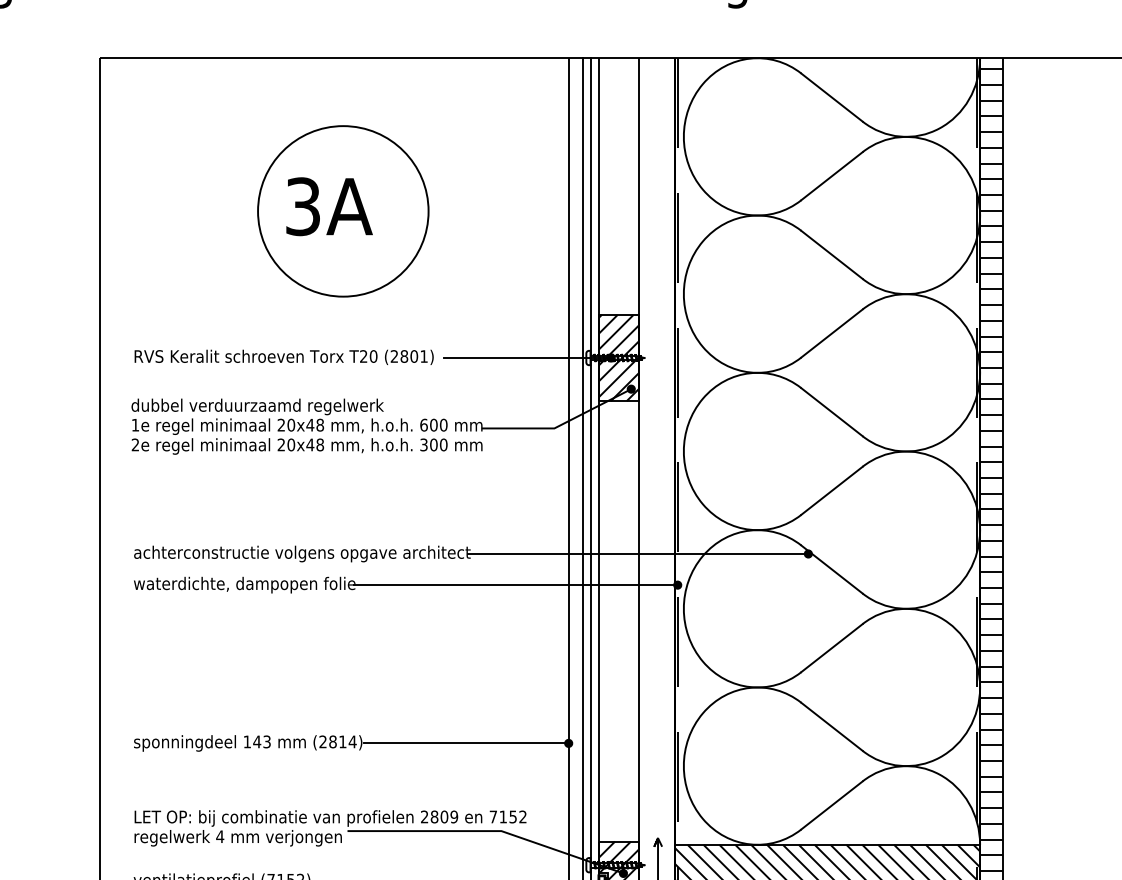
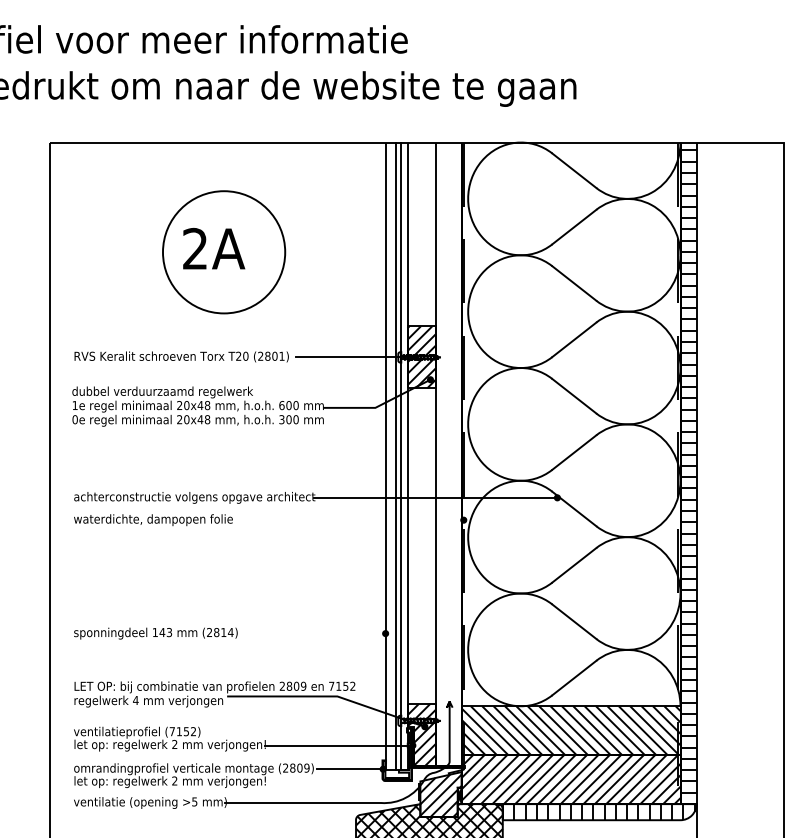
text: (303, 207) -> (195, 249), 3A -> 2A
text: (134, 444) -> (74, 419), 2e -> 0e
line: (515, 585) -> (347, 520), removed
line: (465, 743) -> (311, 633), removed

